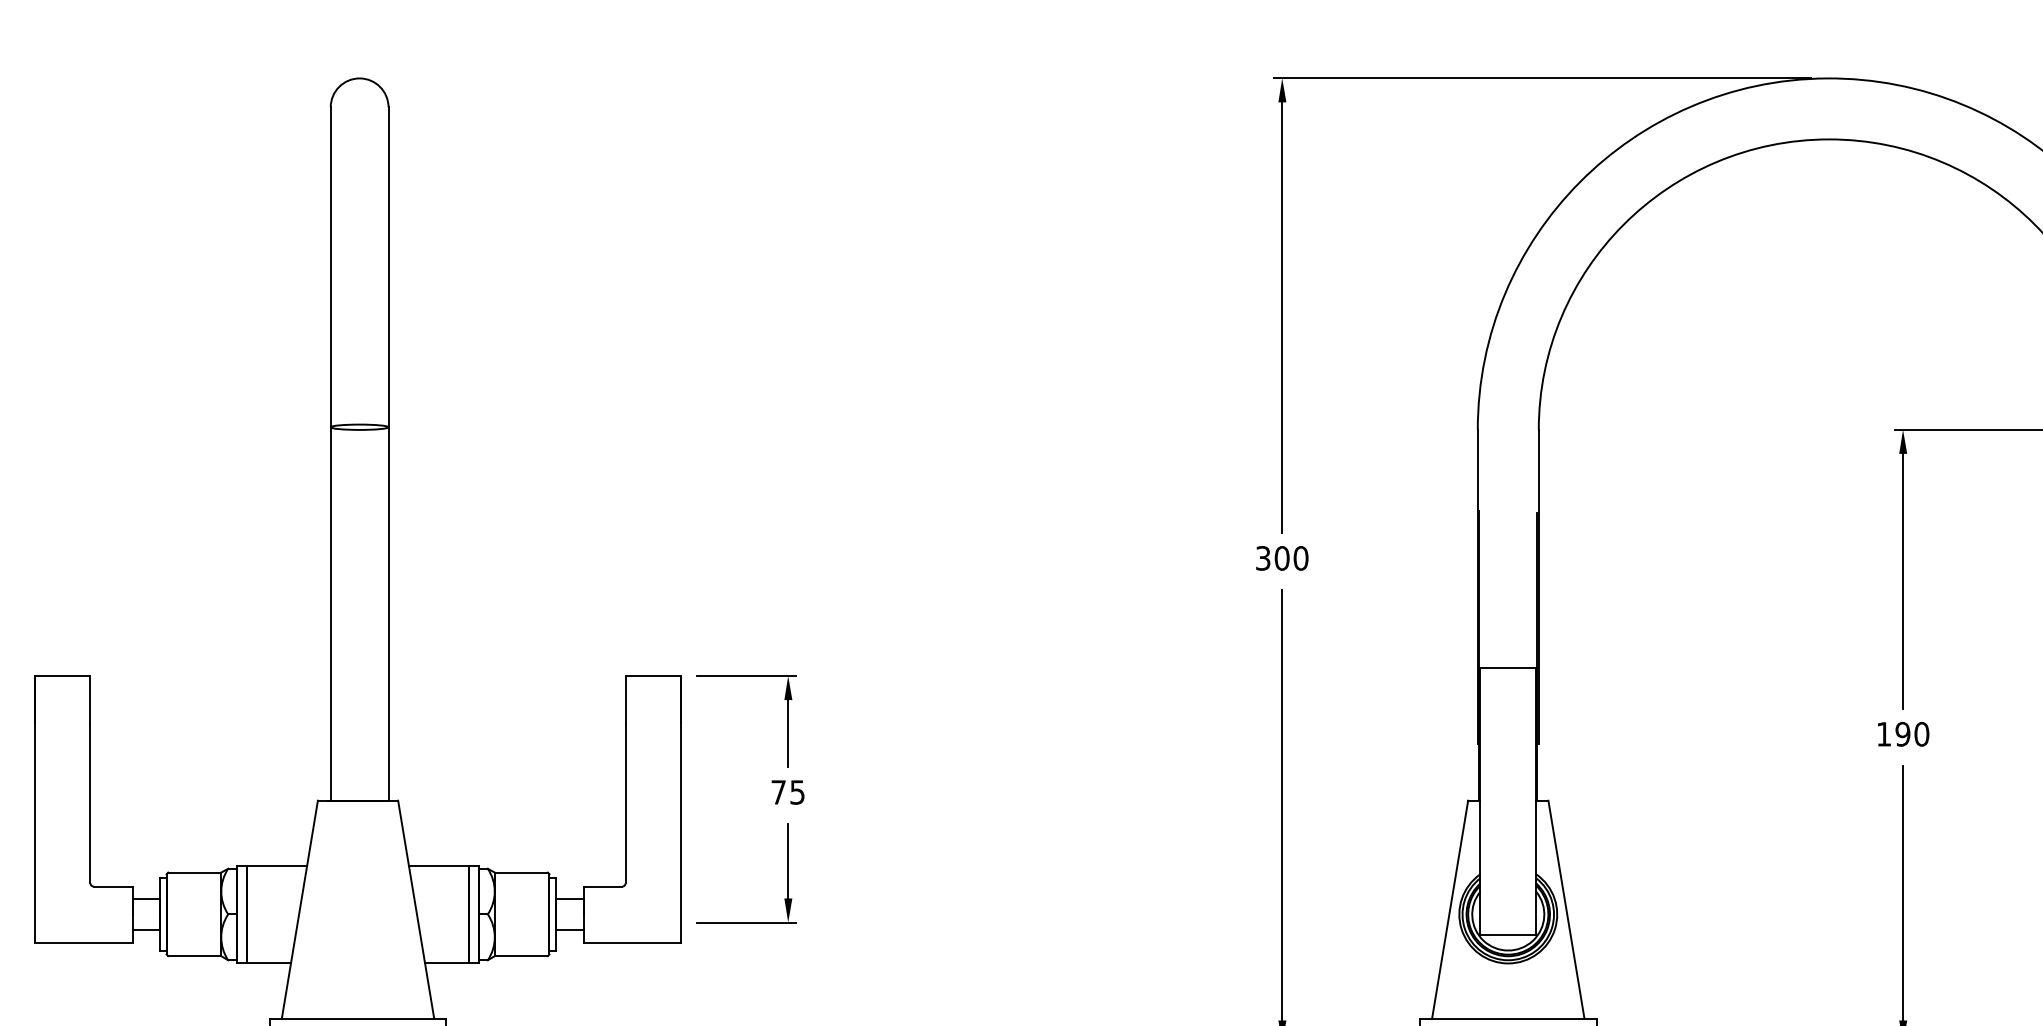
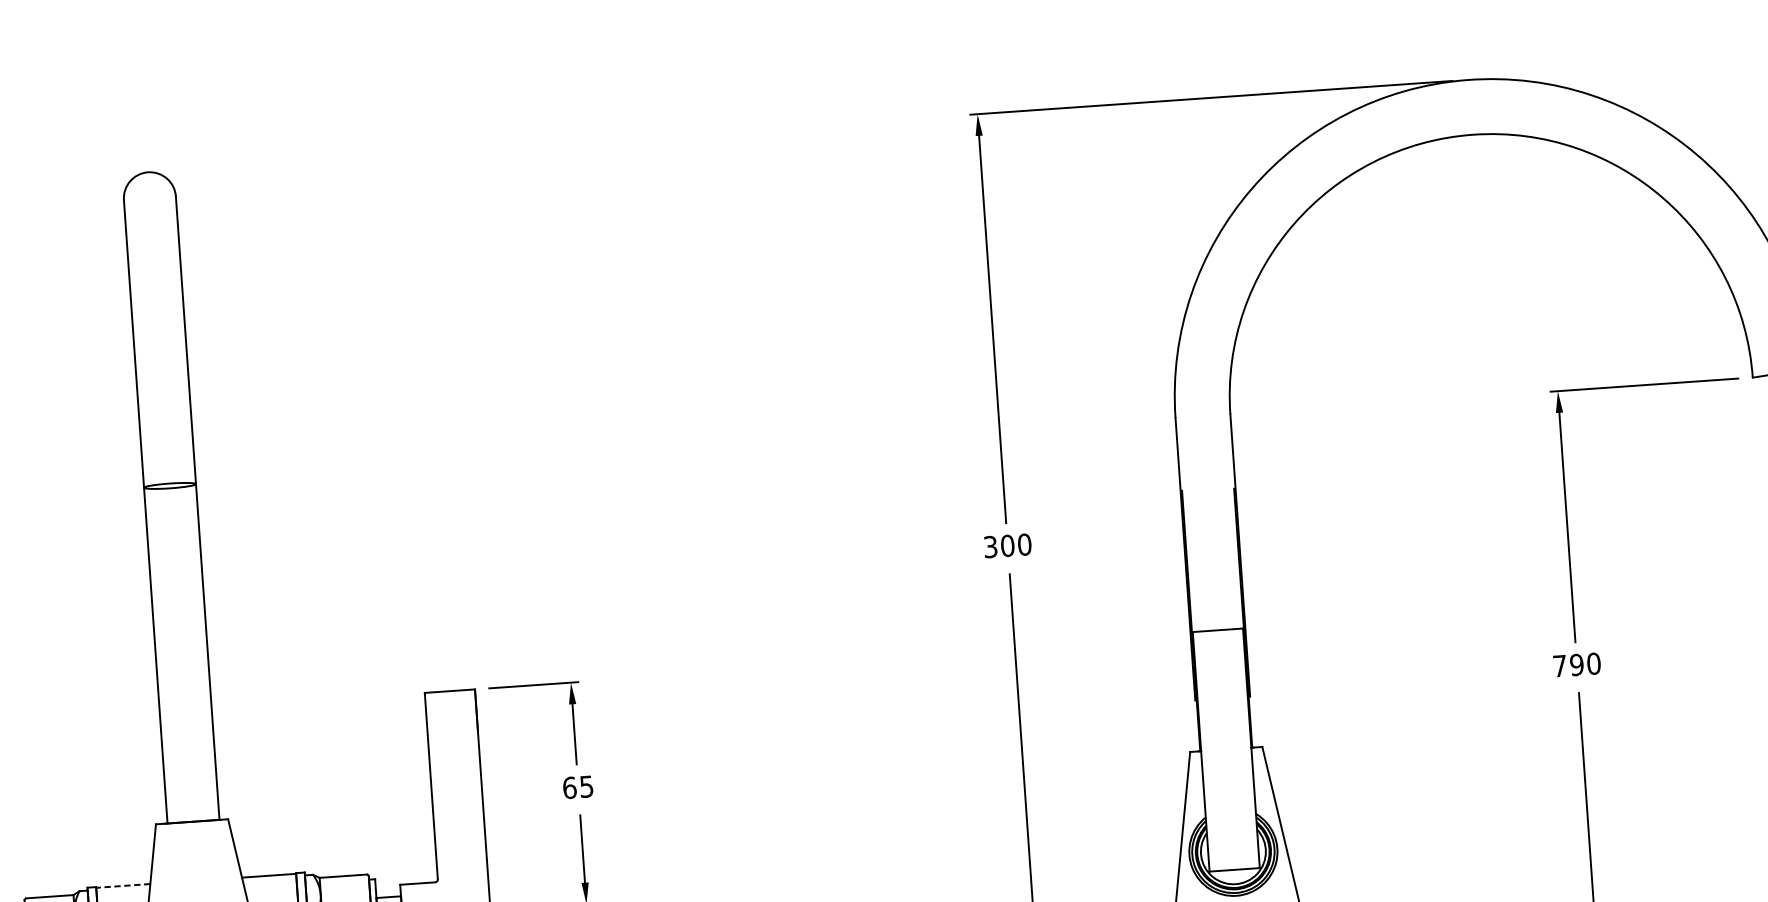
text: (1883, 734) -> (1559, 666), 190 -> 790
text: (778, 792) -> (569, 787), 75 -> 65
line: (276, 866) -> (122, 886), solid -> dashed

